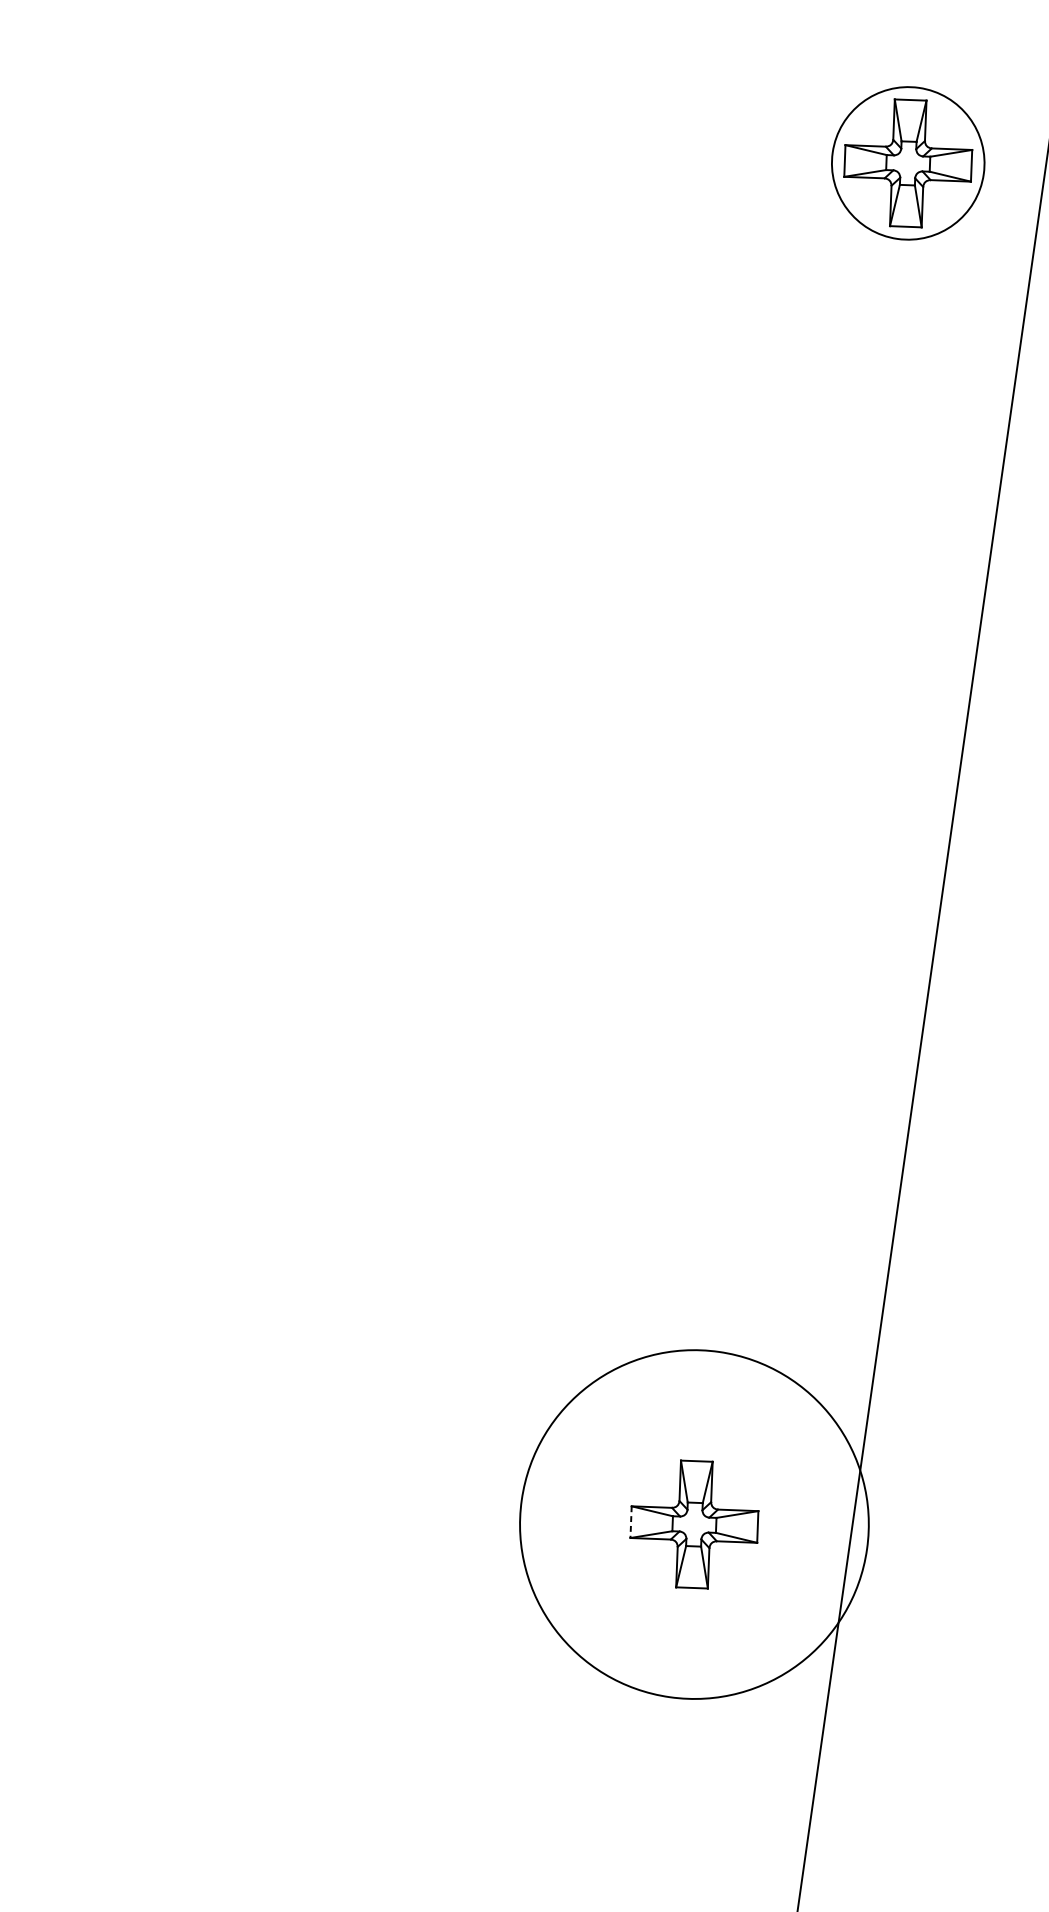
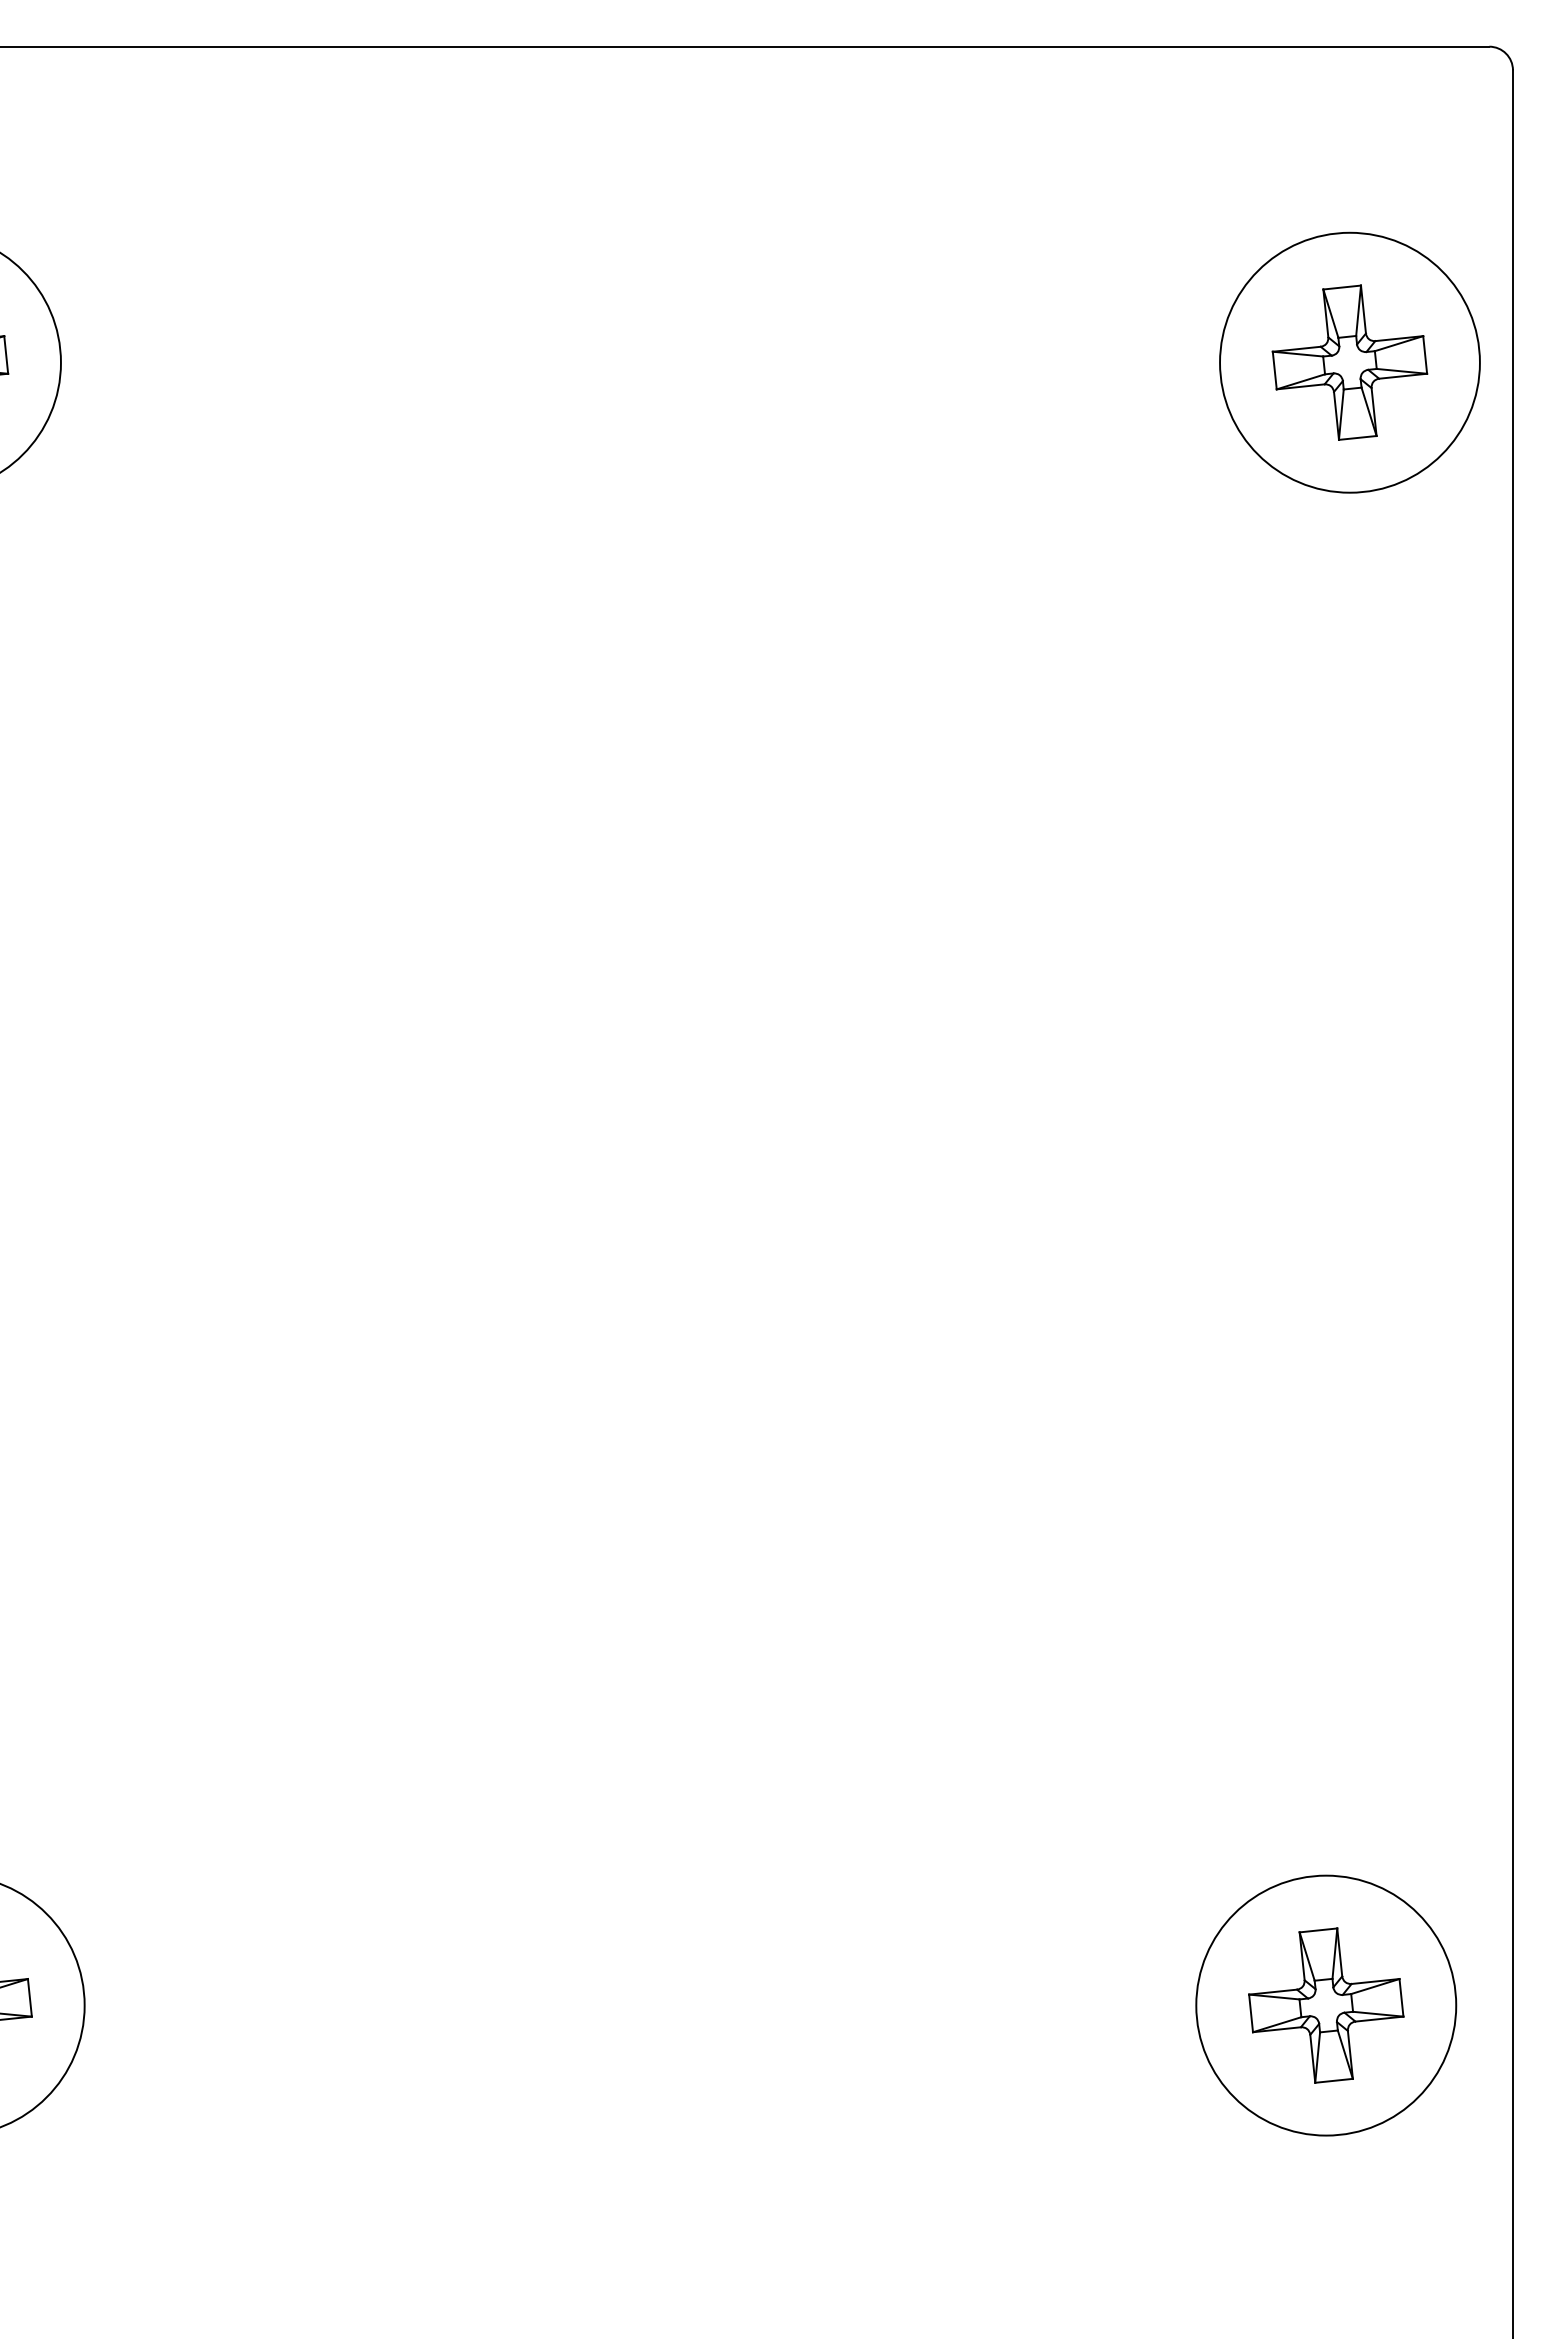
circle: (907, 163) -> (1349, 362), size x1.43
line: (631, 1522) -> (1251, 2013), dashed -> solid
circle: (694, 1524) -> (1326, 2005), size x0.62

